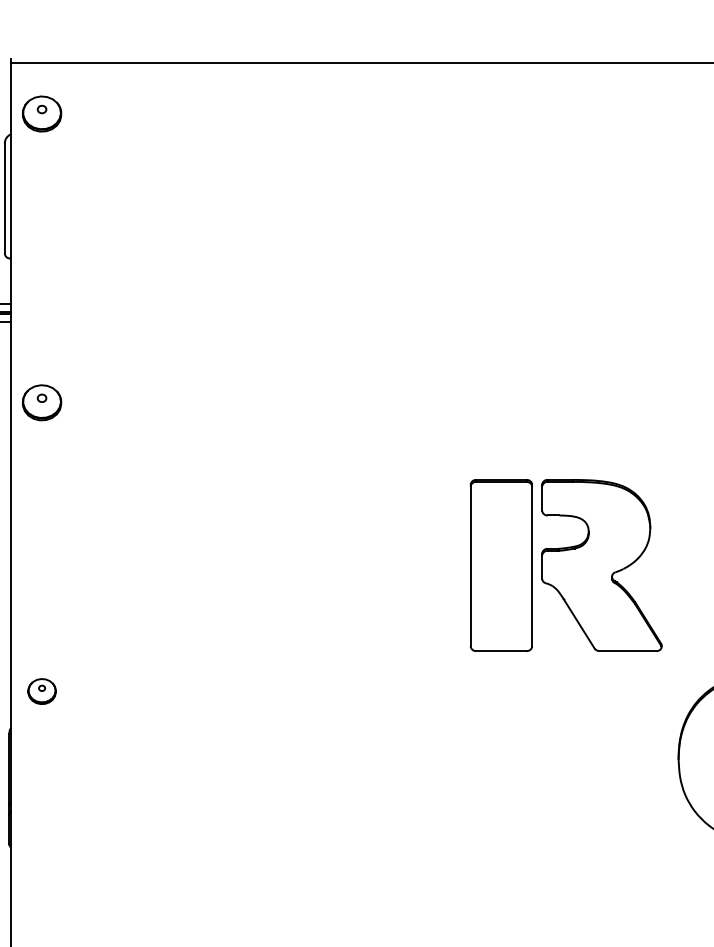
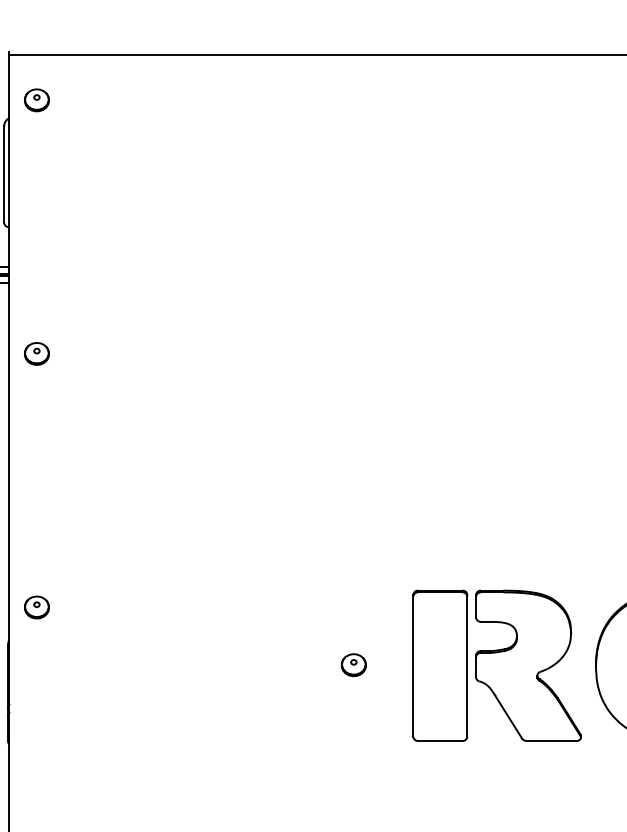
part: (41, 114) -> (36, 100), size x0.71
part: (41, 402) -> (36, 353), size x0.71
part: (565, 565) -> (496, 665), moved
part: (402, 757) -> (353, 665), added

